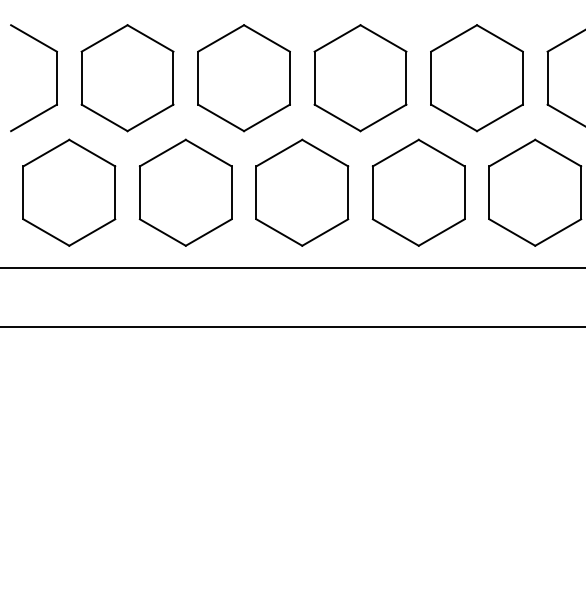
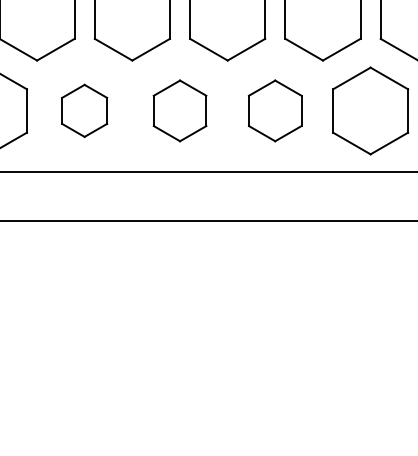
part: (185, 192) -> (84, 110), size x0.6
part: (302, 192) -> (180, 110), size x0.7
part: (418, 192) -> (275, 110), size x0.7

